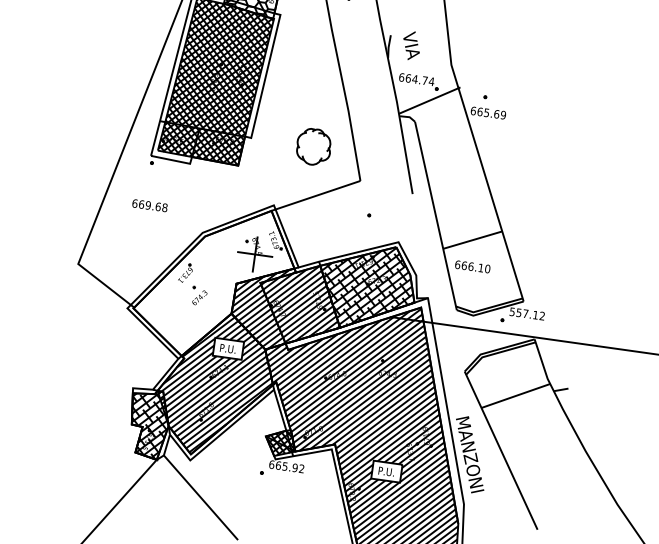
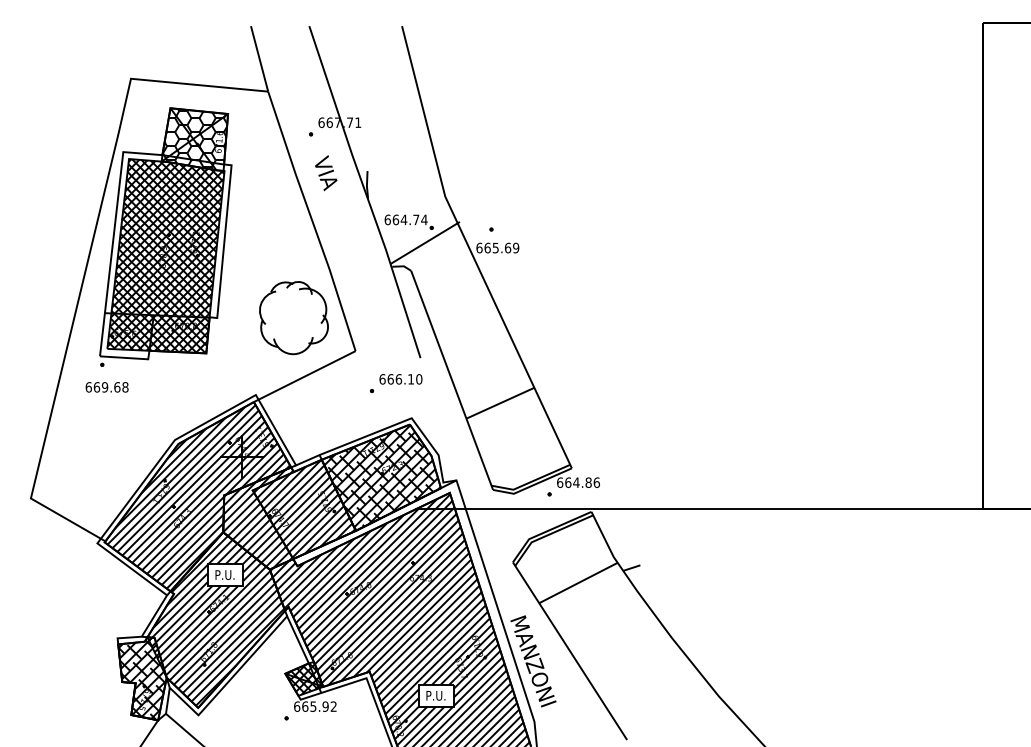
text: (411, 46) -> (326, 173), moved
part: (313, 147) -> (293, 318), size x1.67
text: (149, 205) -> (106, 387), moved
text: (472, 266) -> (400, 379), moved
hatch: (215, 281) -> (198, 496), added
text: (527, 313) -> (578, 482), 557.12 -> 664.86

